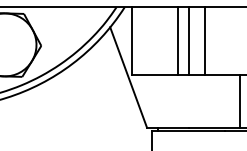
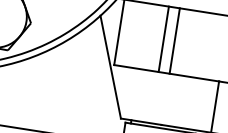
line: (205, 40) -> (190, 42), removed

